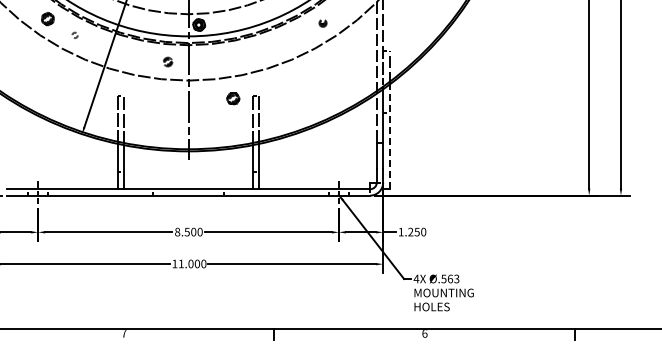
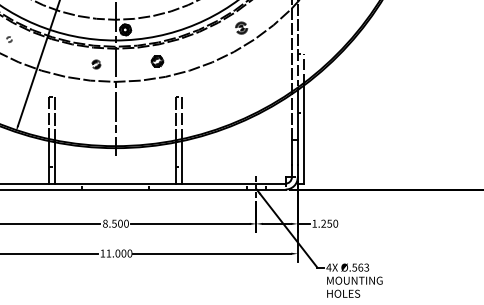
part: (322, 23) -> (241, 28), size x1.67
part: (233, 98) -> (157, 61), moved
line: (389, 136) -> (303, 134), dashed -> solid

